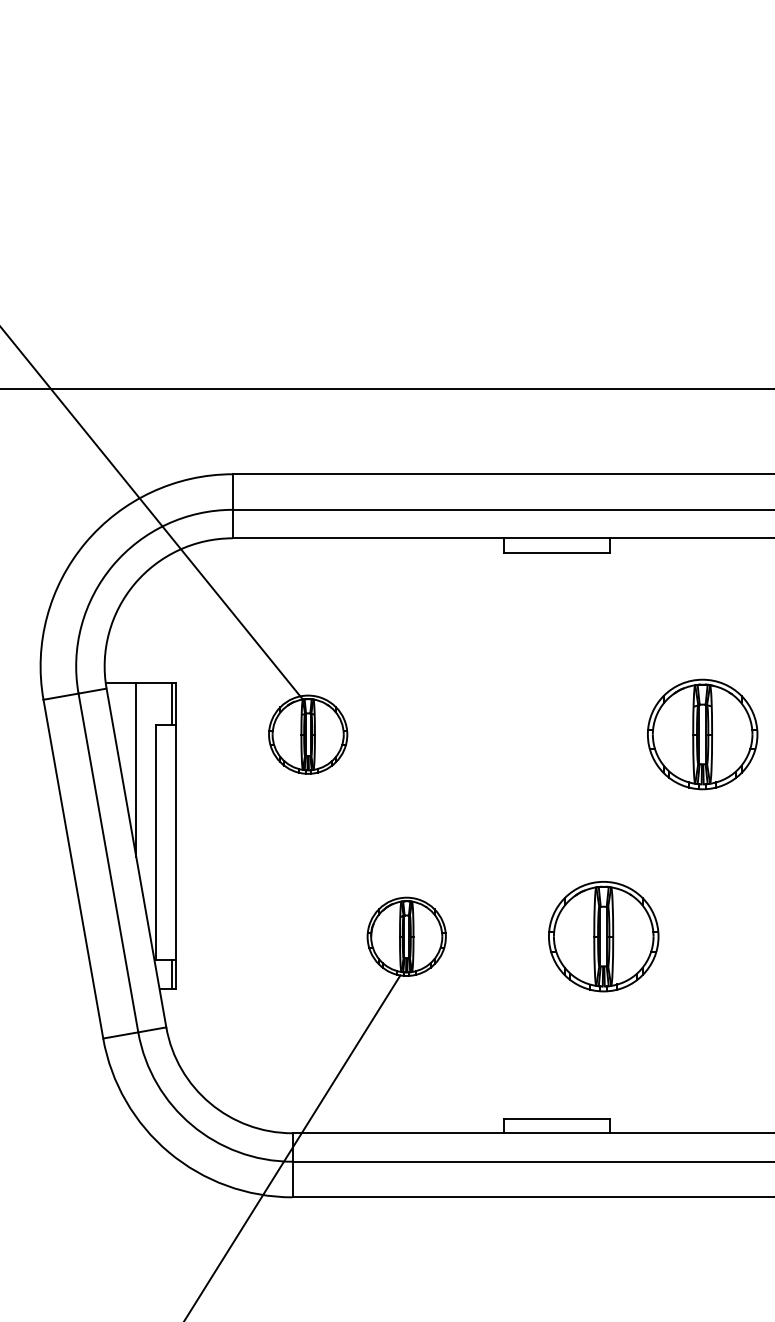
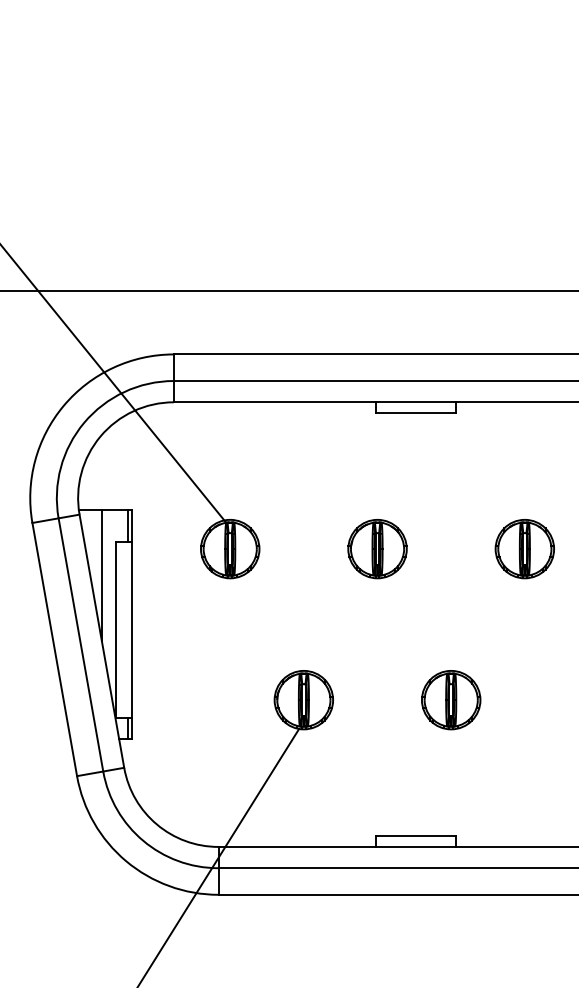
part: (505, 735) -> (377, 549), added
part: (701, 735) -> (524, 549), size x0.71
part: (604, 937) -> (451, 700), size x0.71

